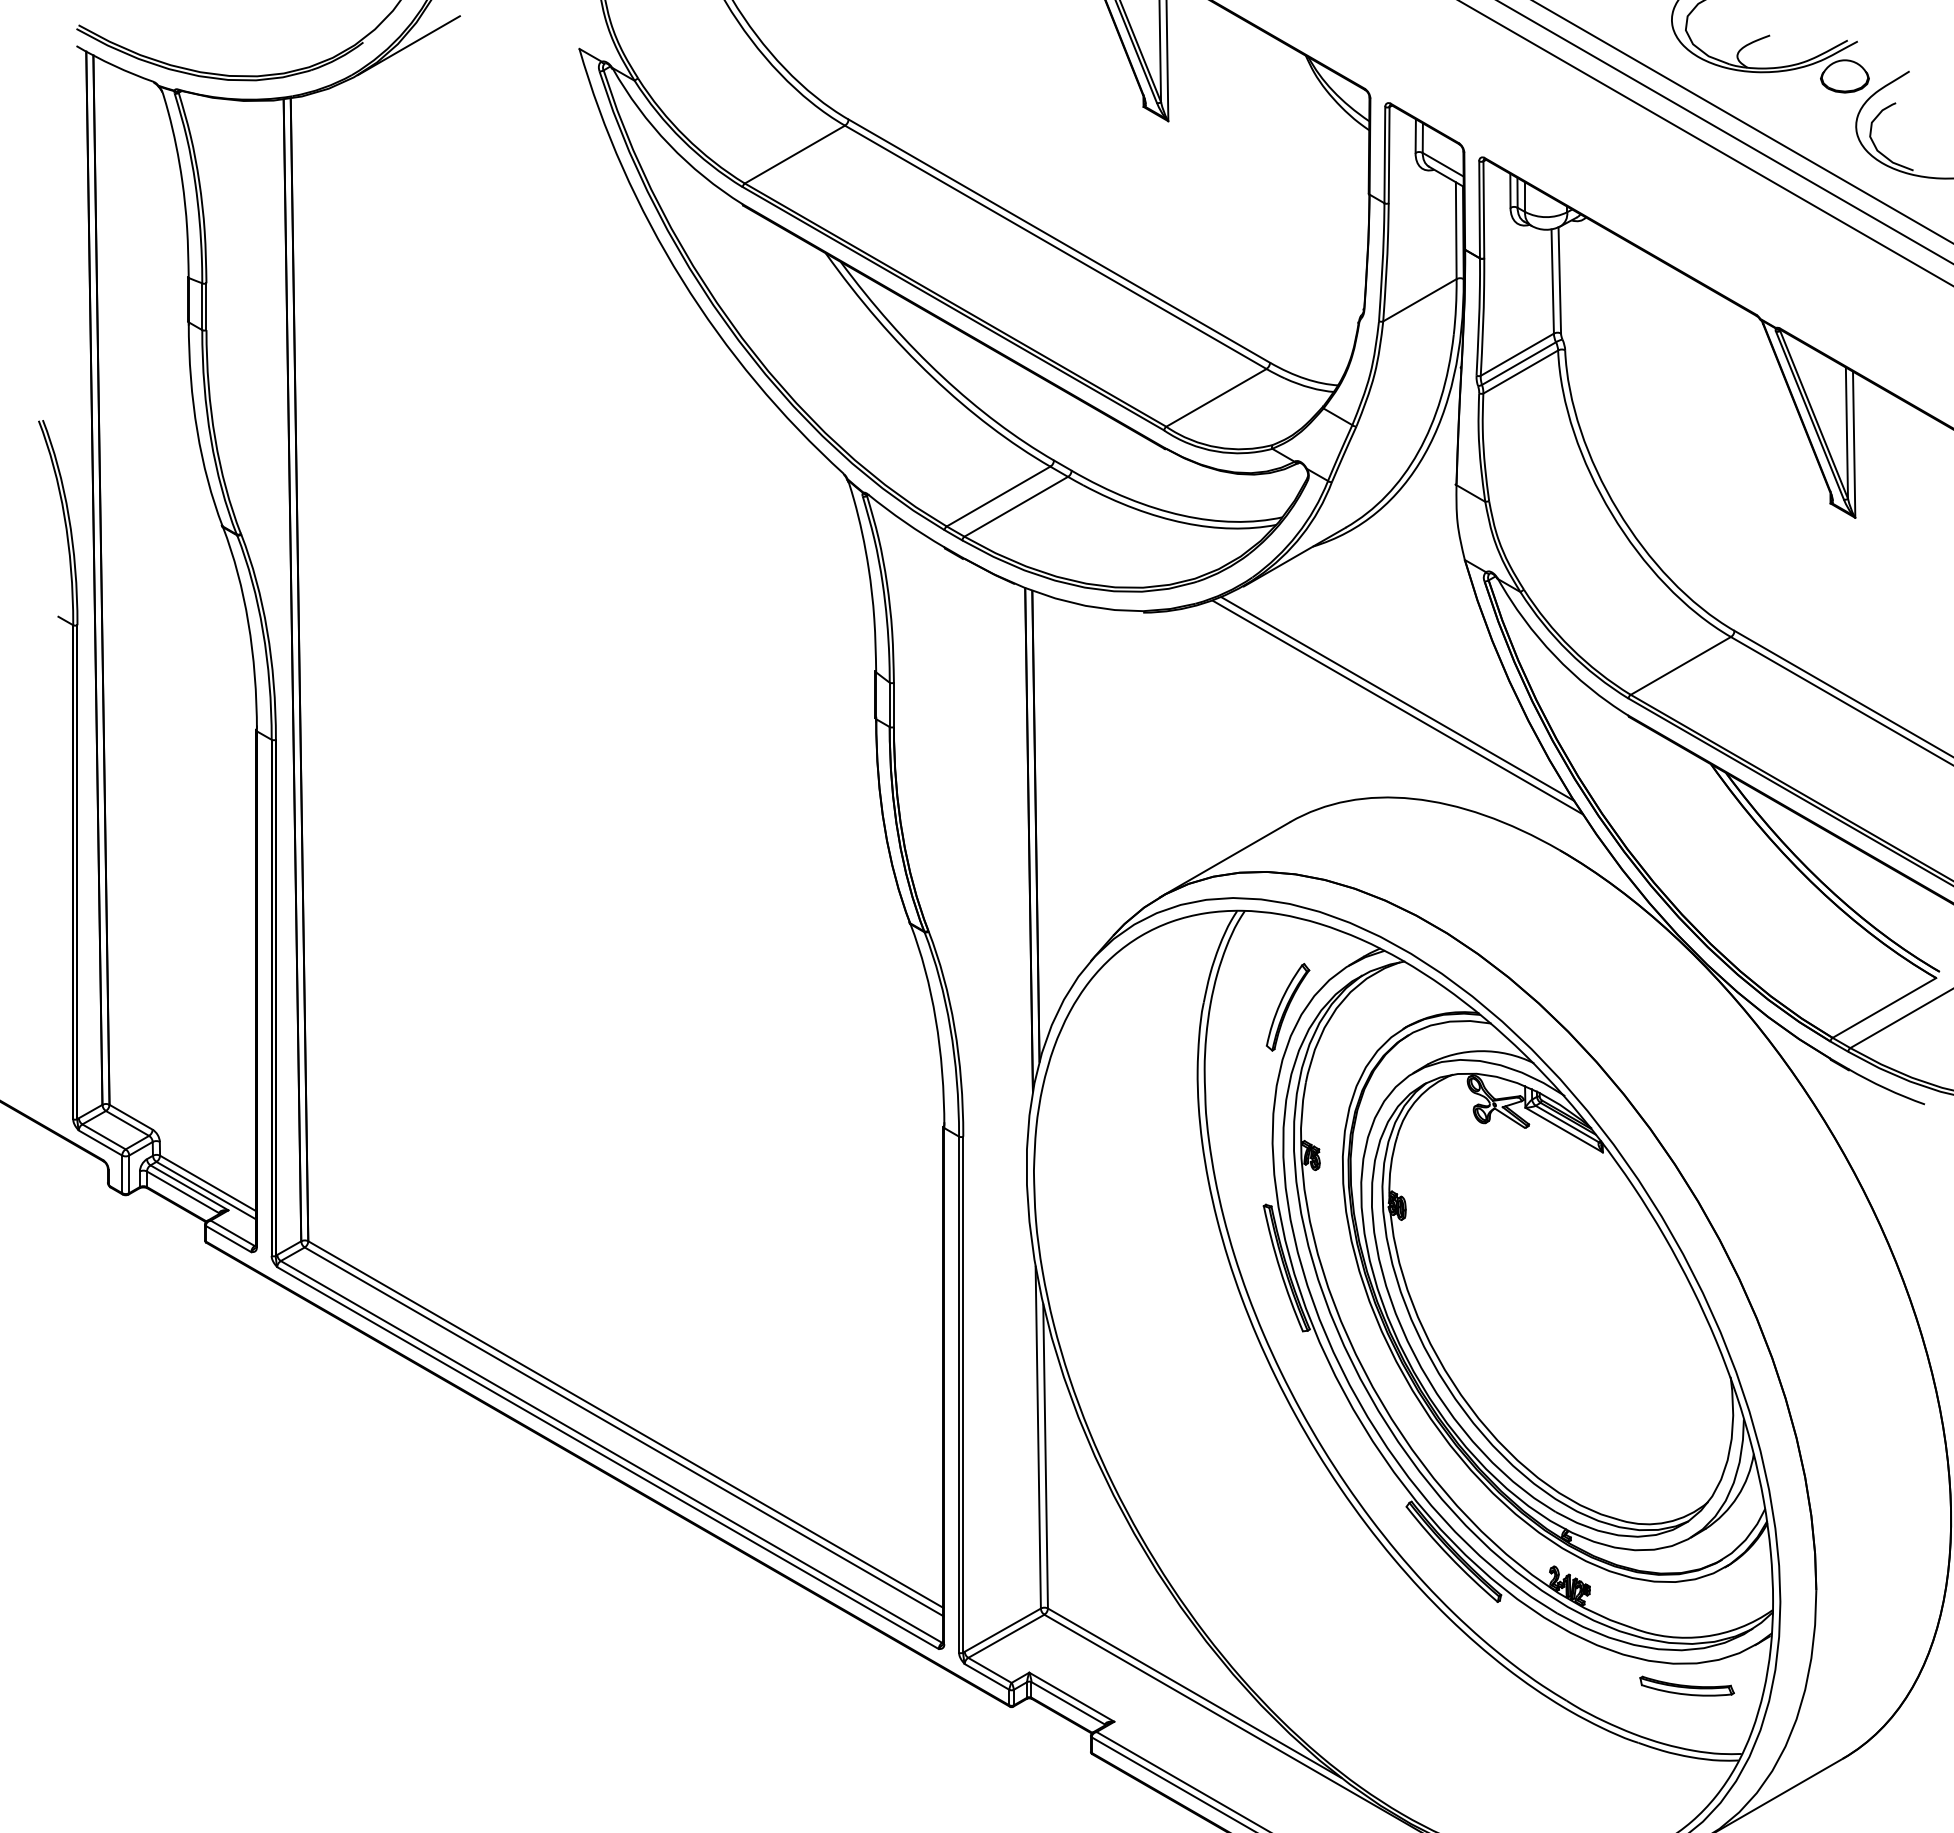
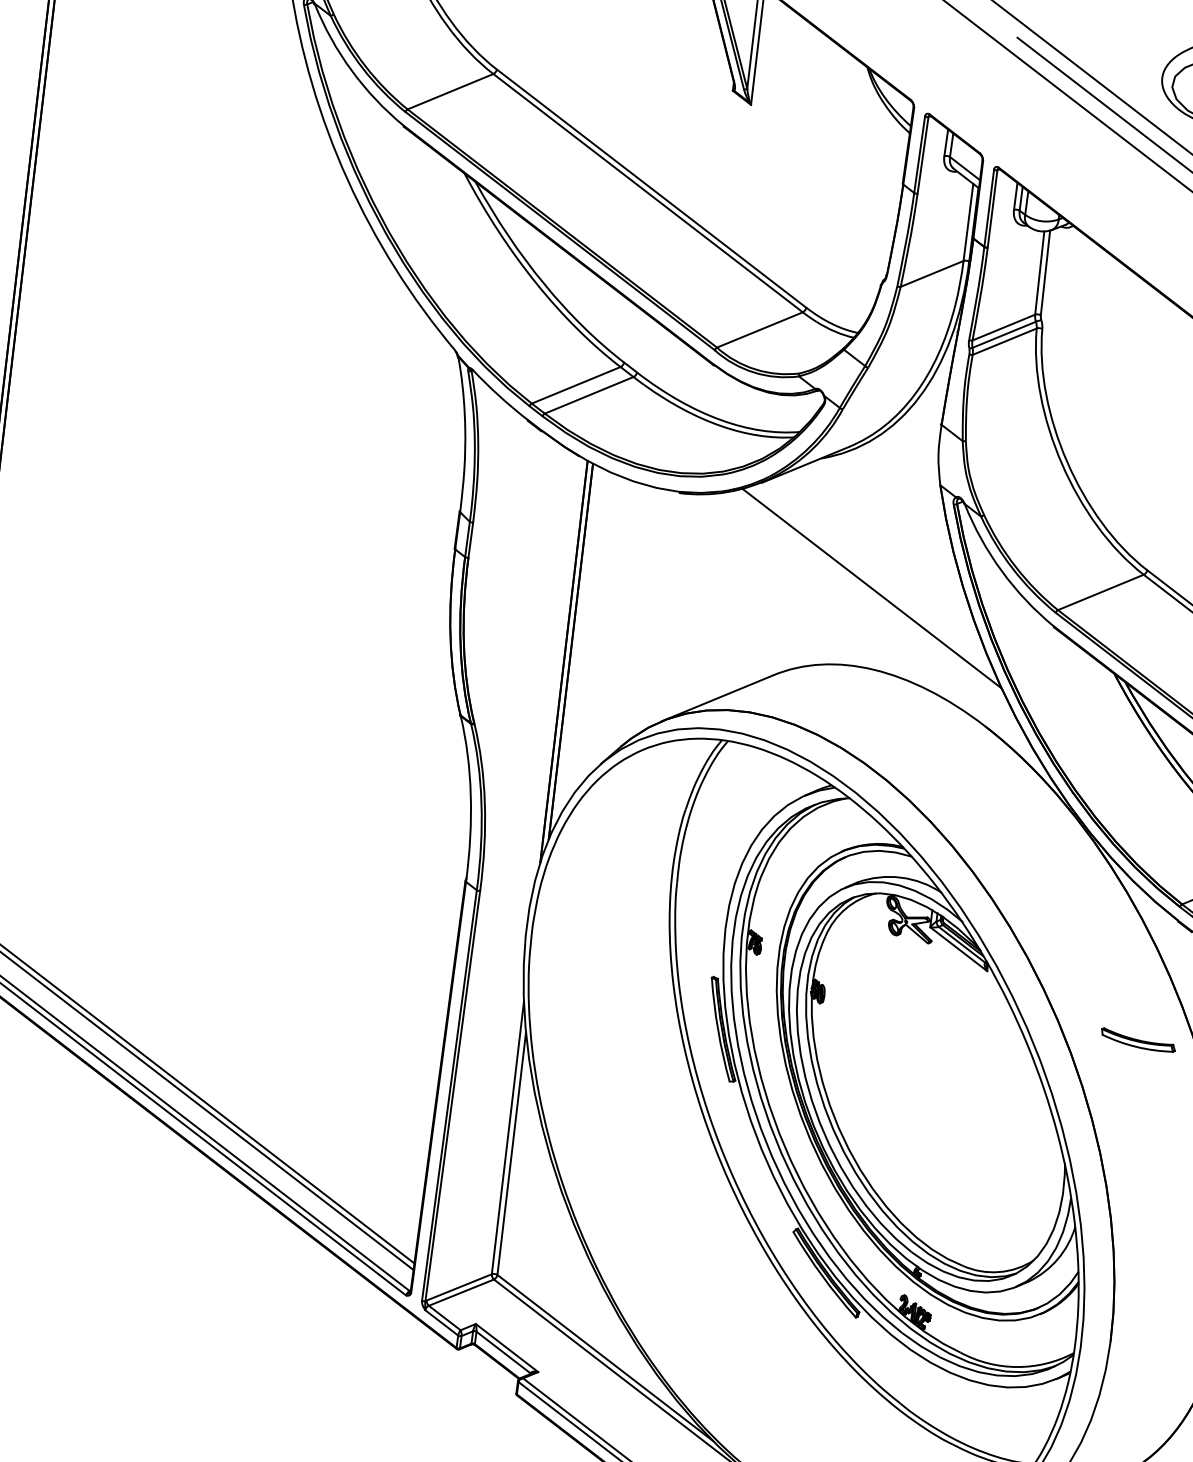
line: (1397, 707) -> (871, 595), removed
part: (1287, 1007) -> (751, 822), removed
part: (1686, 1685) -> (1138, 1039), moved

